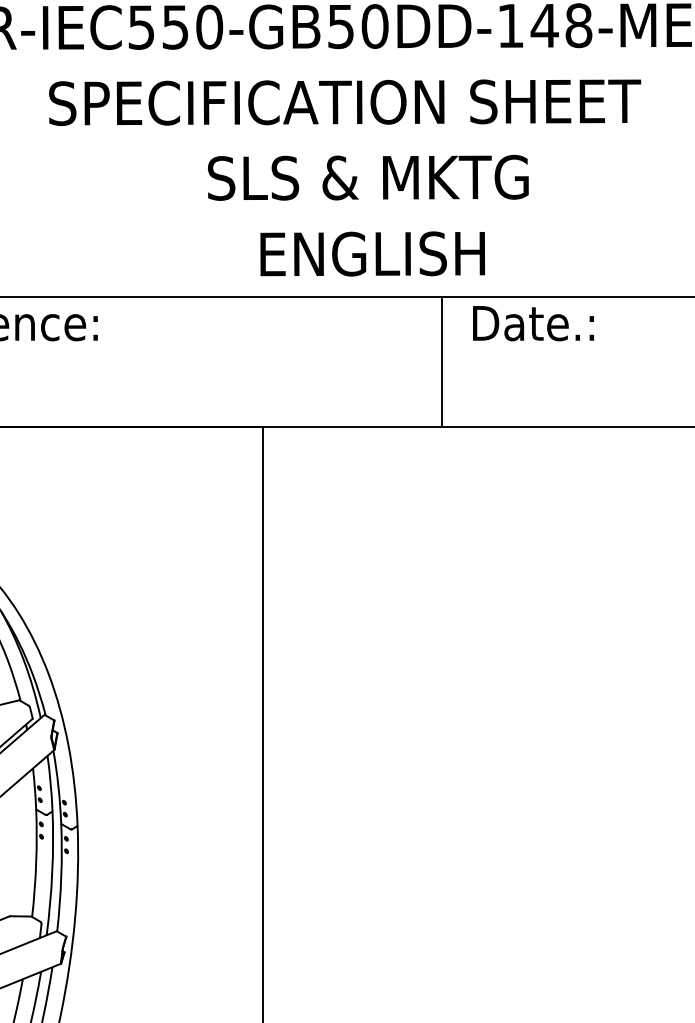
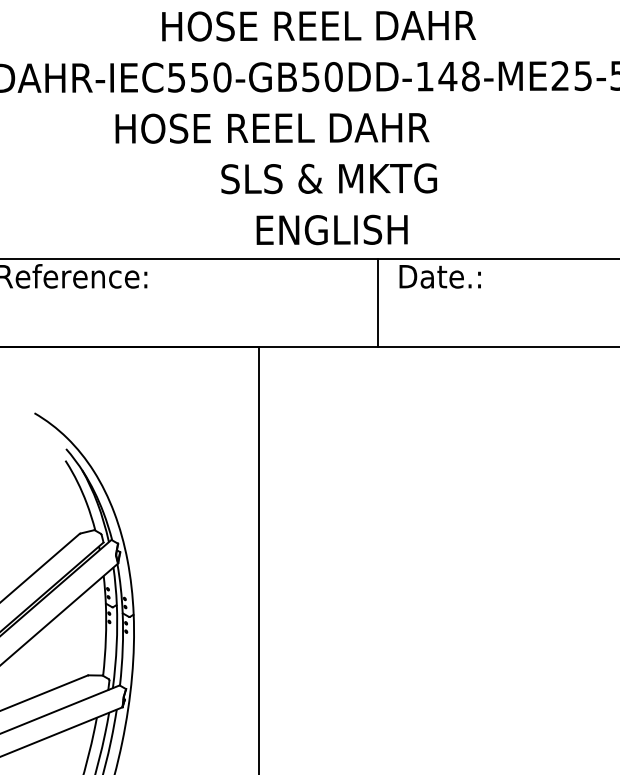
text: (344, 101) -> (313, 127), SPECIFICATION SHEET -> HOSE REEL DAHR

